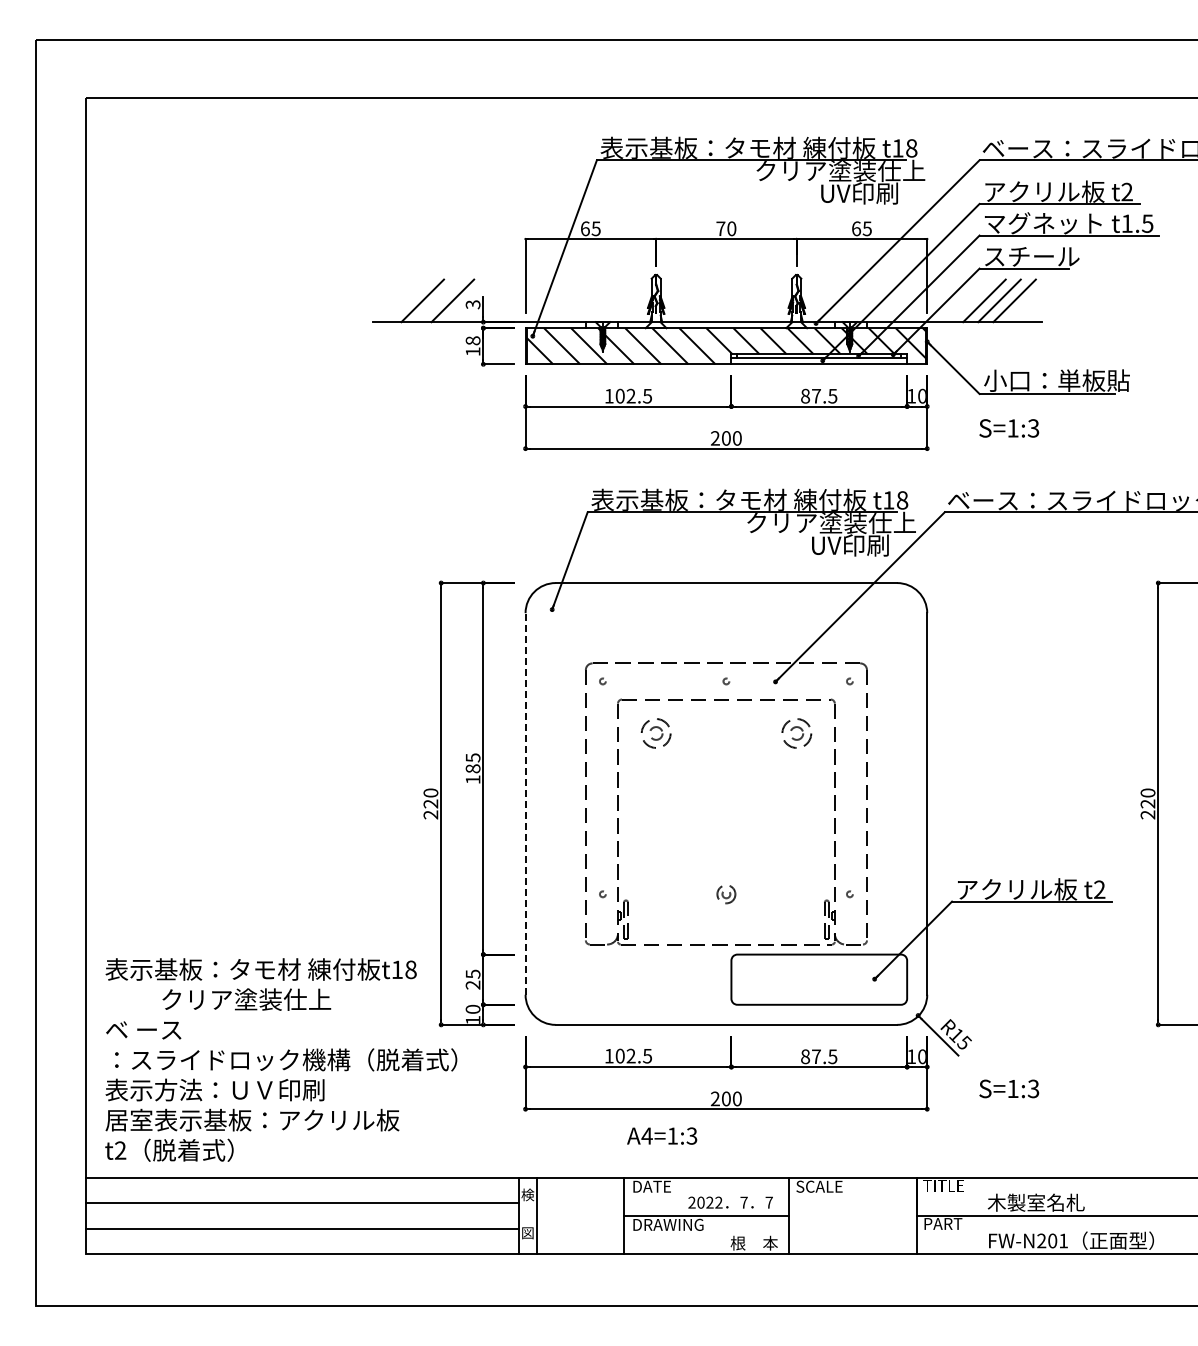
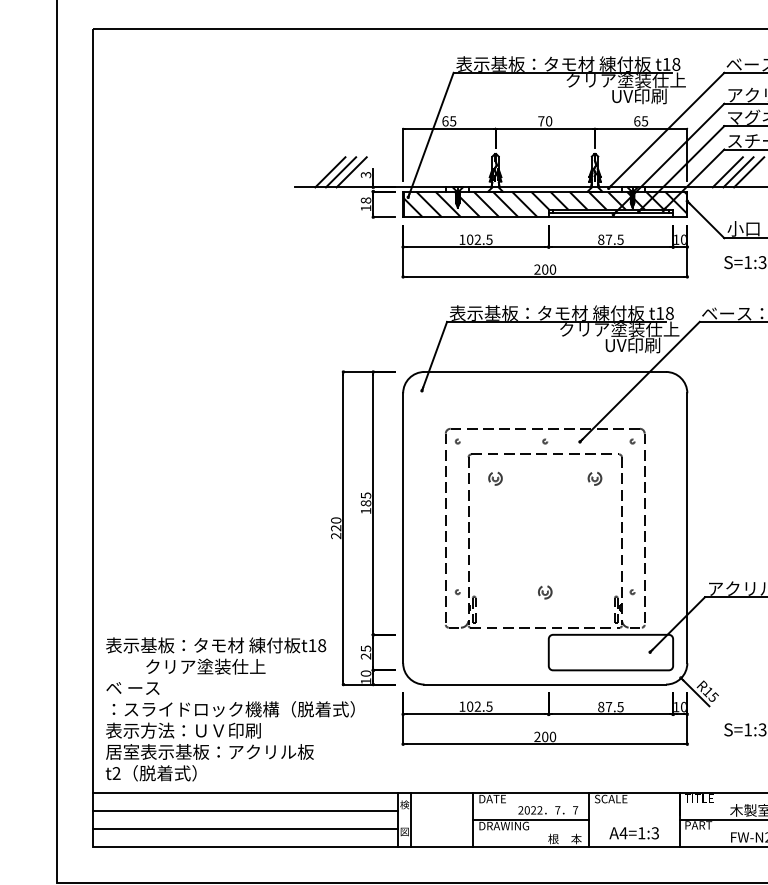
line: (437, 300) -> (340, 172), added
part: (655, 733) -> (495, 478), size x0.62
part: (796, 733) -> (594, 478), size x0.62
line: (525, 803) -> (403, 527), dashed -> solid
text: (662, 1135) -> (634, 832), moved

